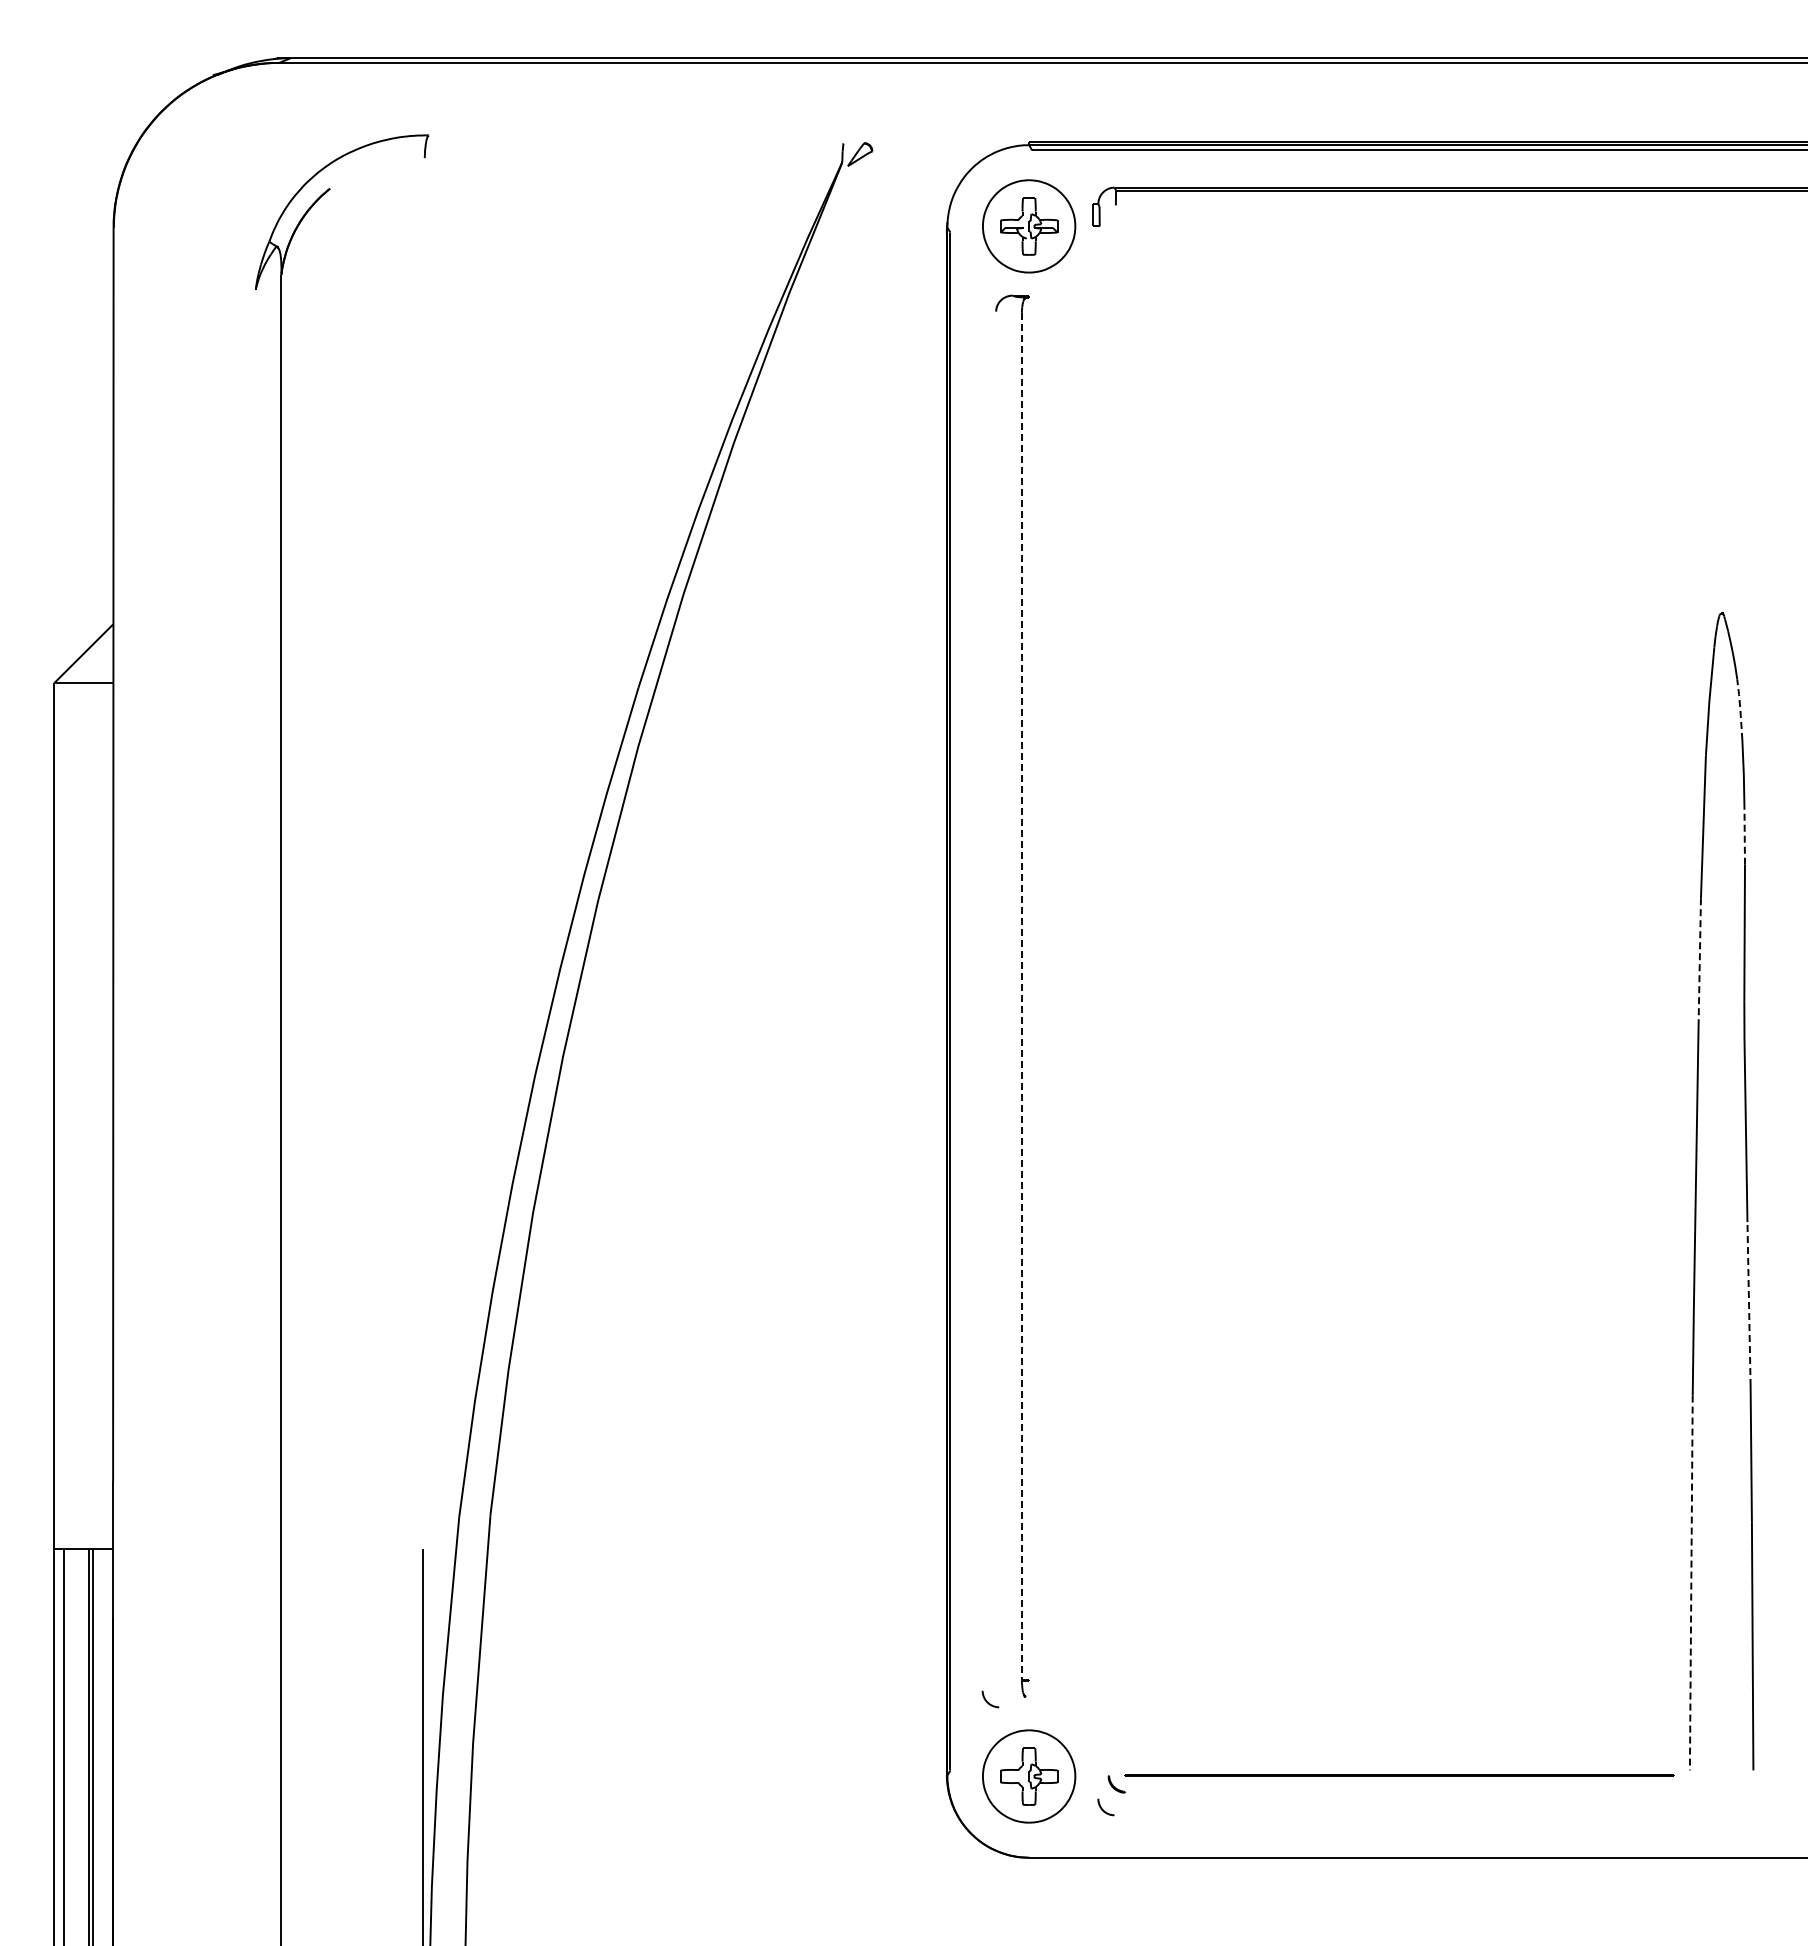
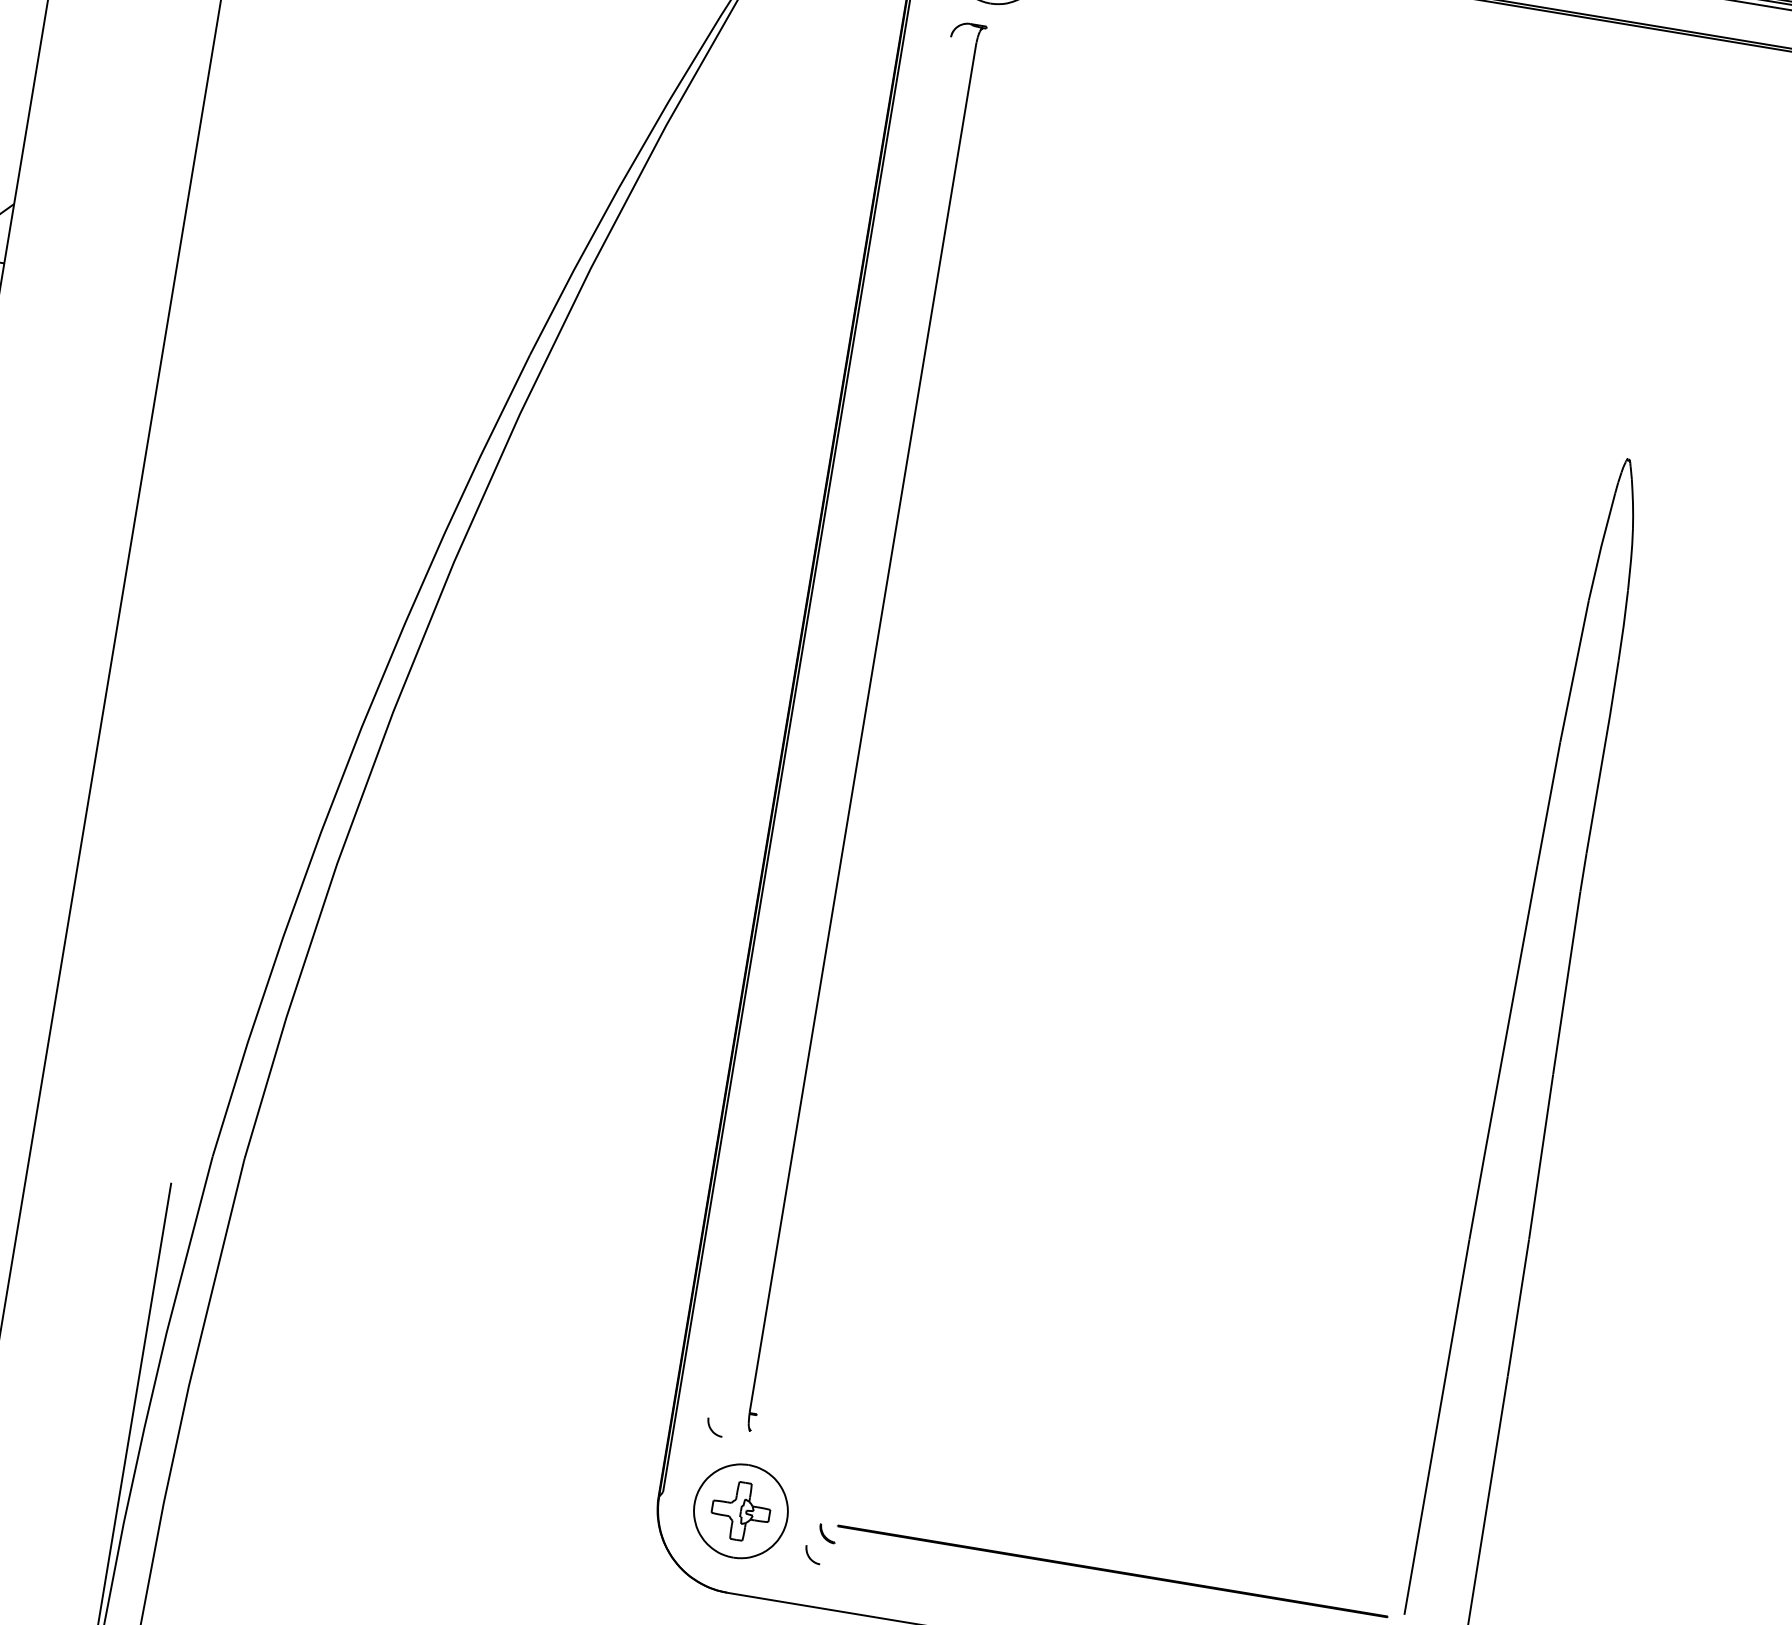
line: (1740, 708) -> (1631, 558), dashed -> solid
line: (1744, 837) -> (1613, 688), dashed -> solid
line: (1699, 960) -> (1548, 804), dashed -> solid
line: (1021, 996) -> (862, 728), dashed -> solid
line: (1749, 1304) -> (1541, 1157), dashed -> solid
line: (1691, 1583) -> (1437, 1427), dashed -> solid

